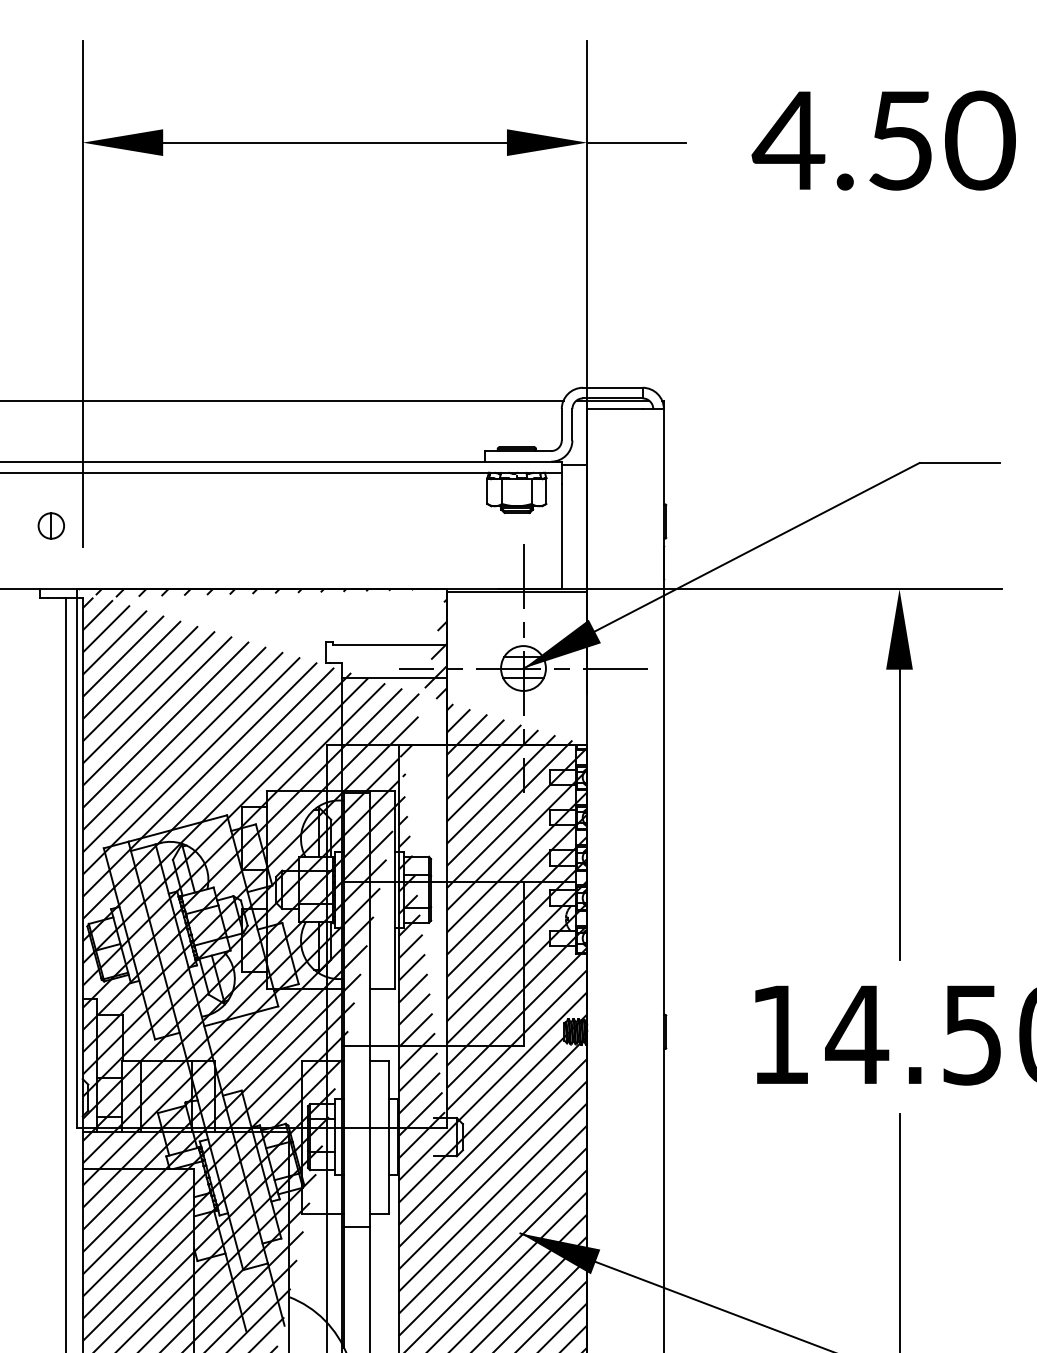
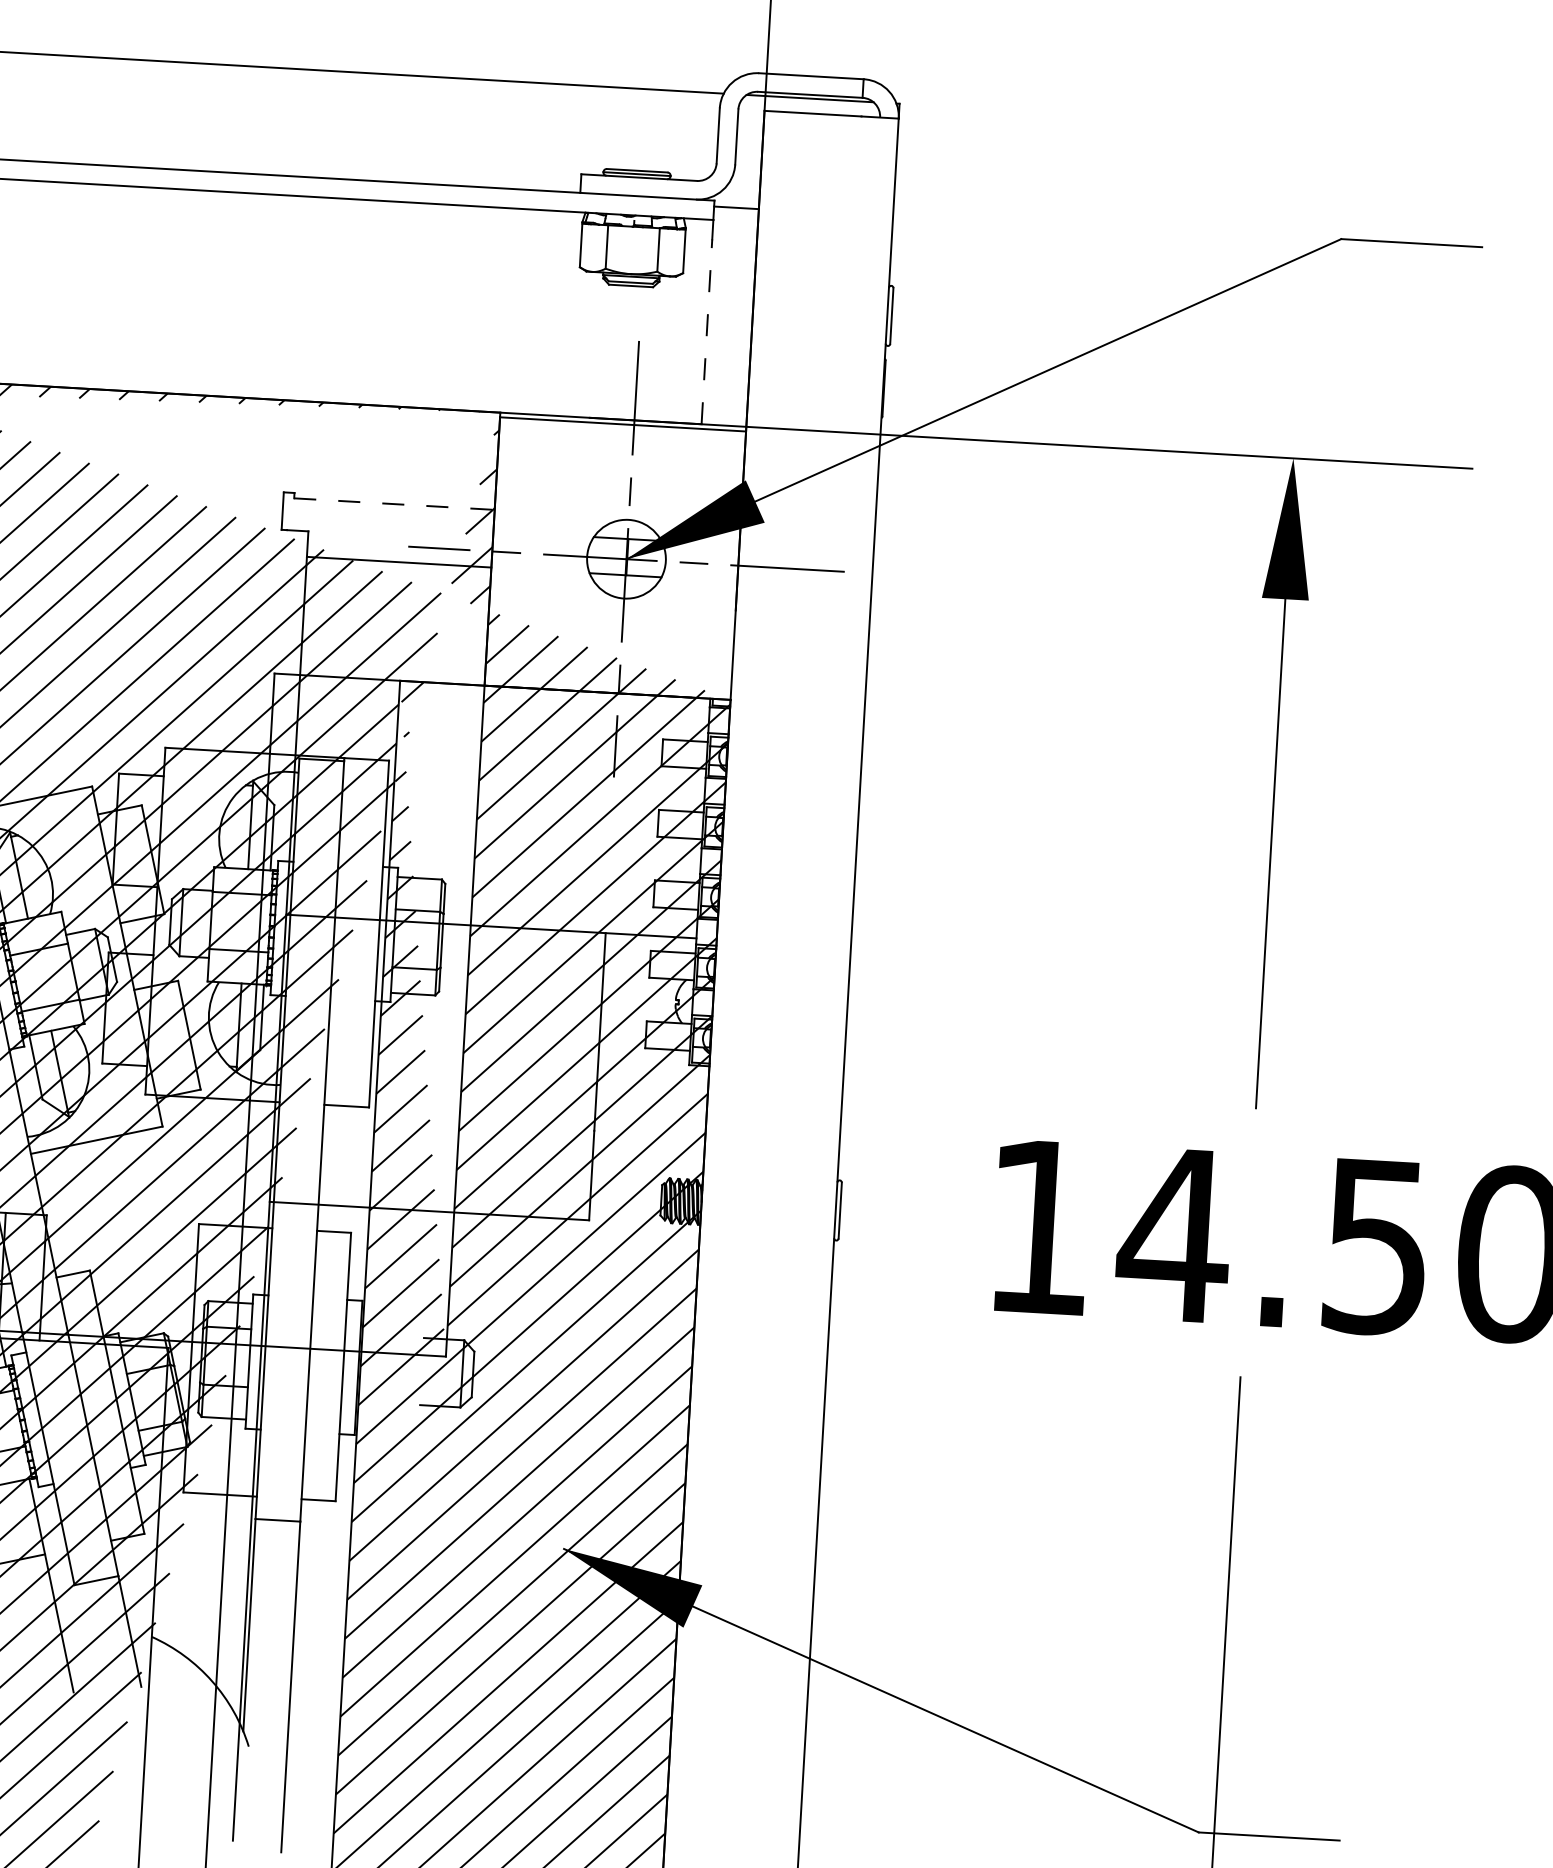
line: (561, 536) -> (706, 331), solid -> dashed
line: (390, 644) -> (395, 503), solid -> dashed

